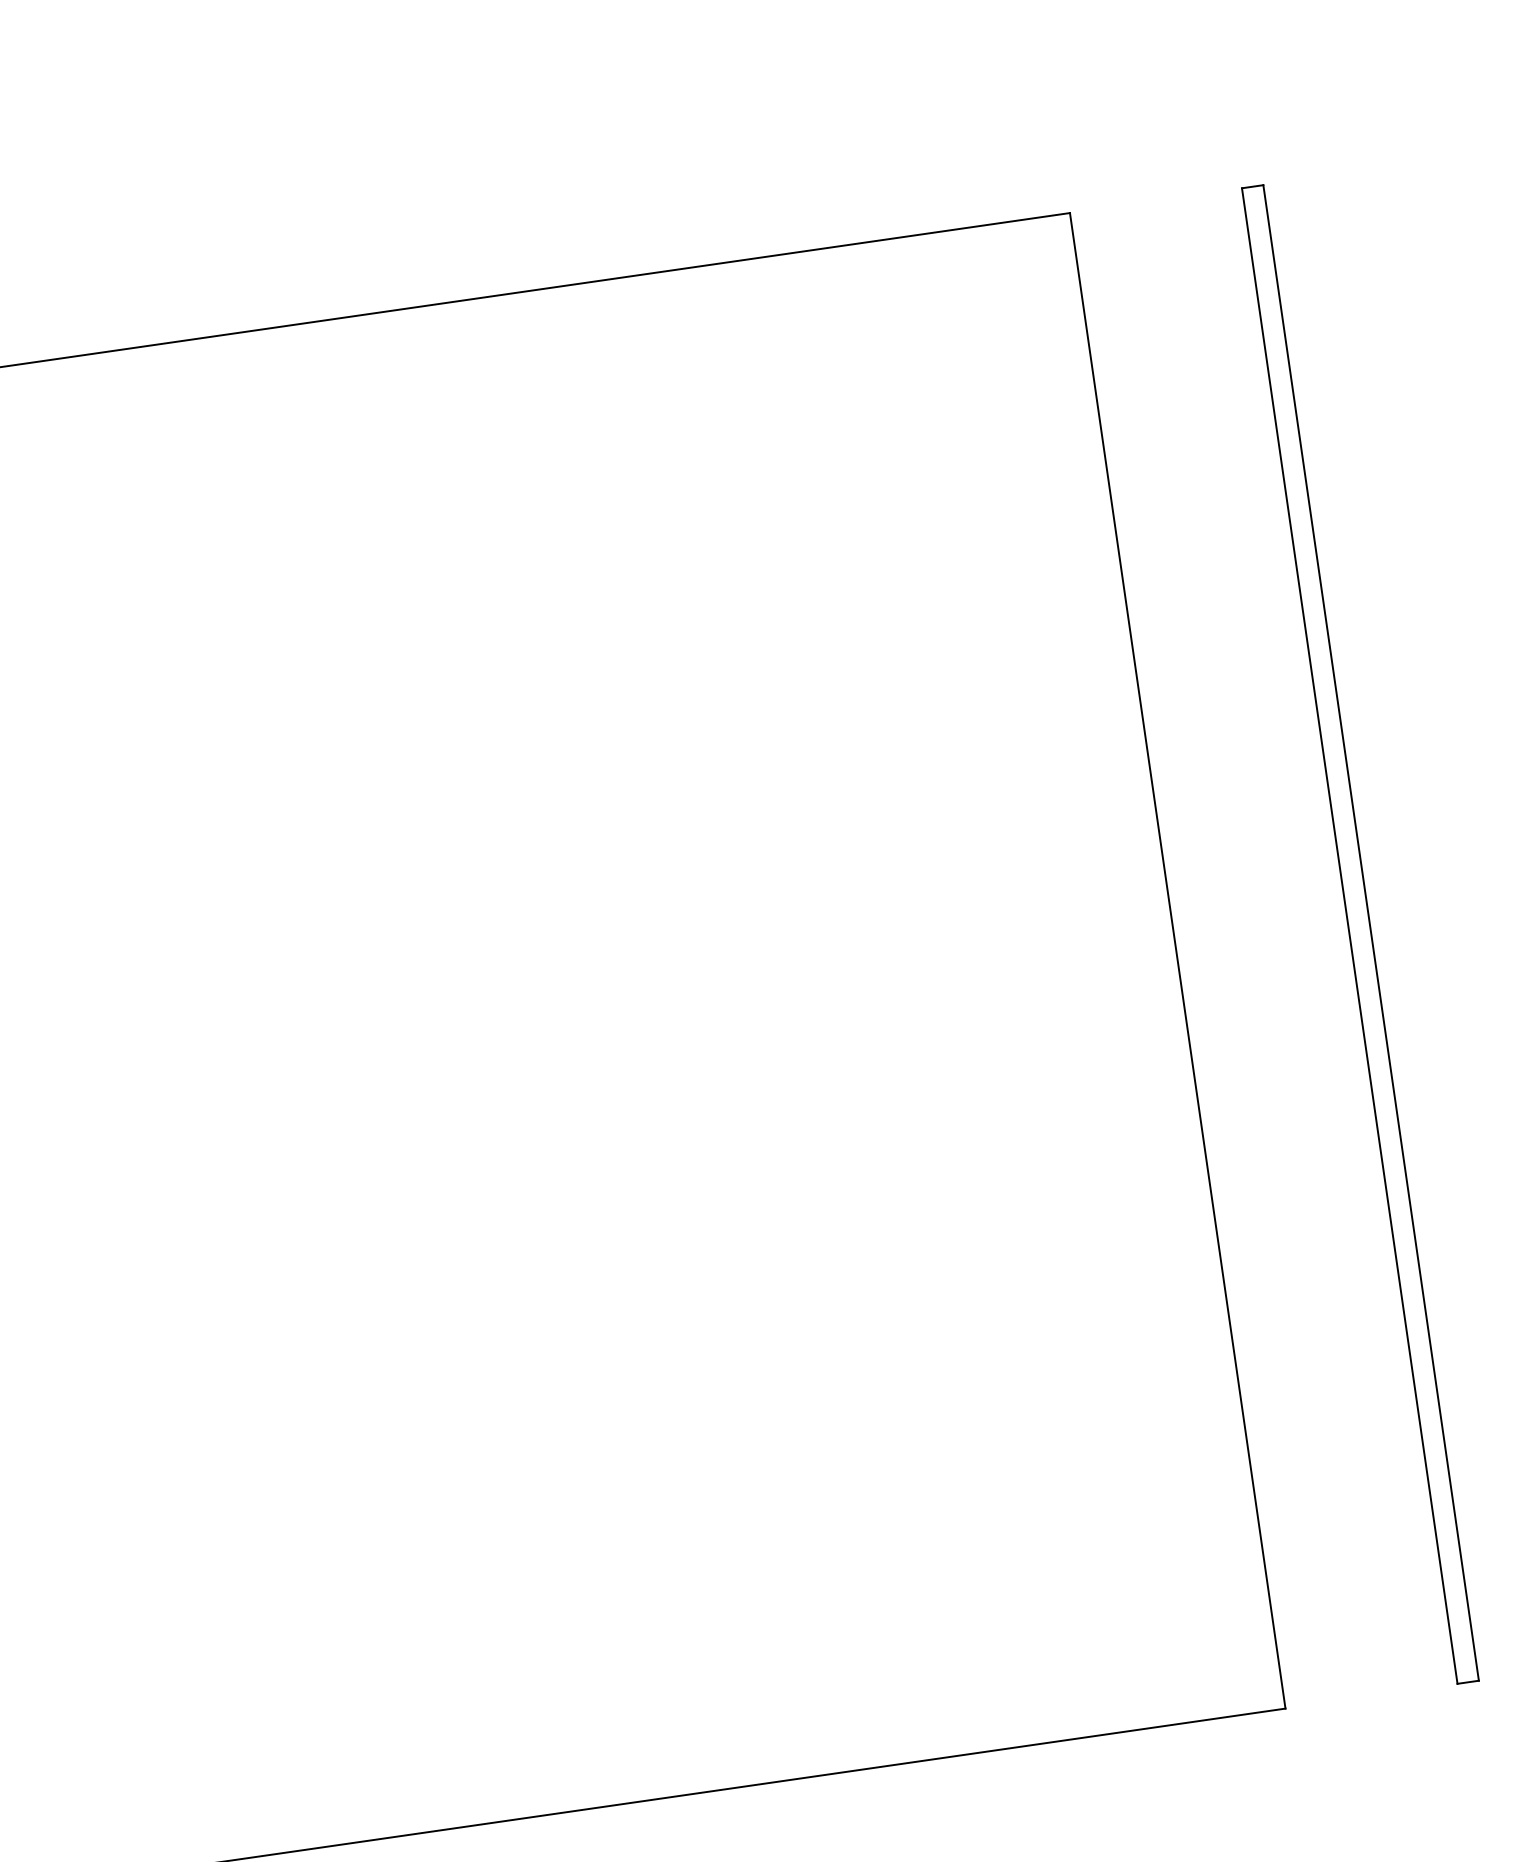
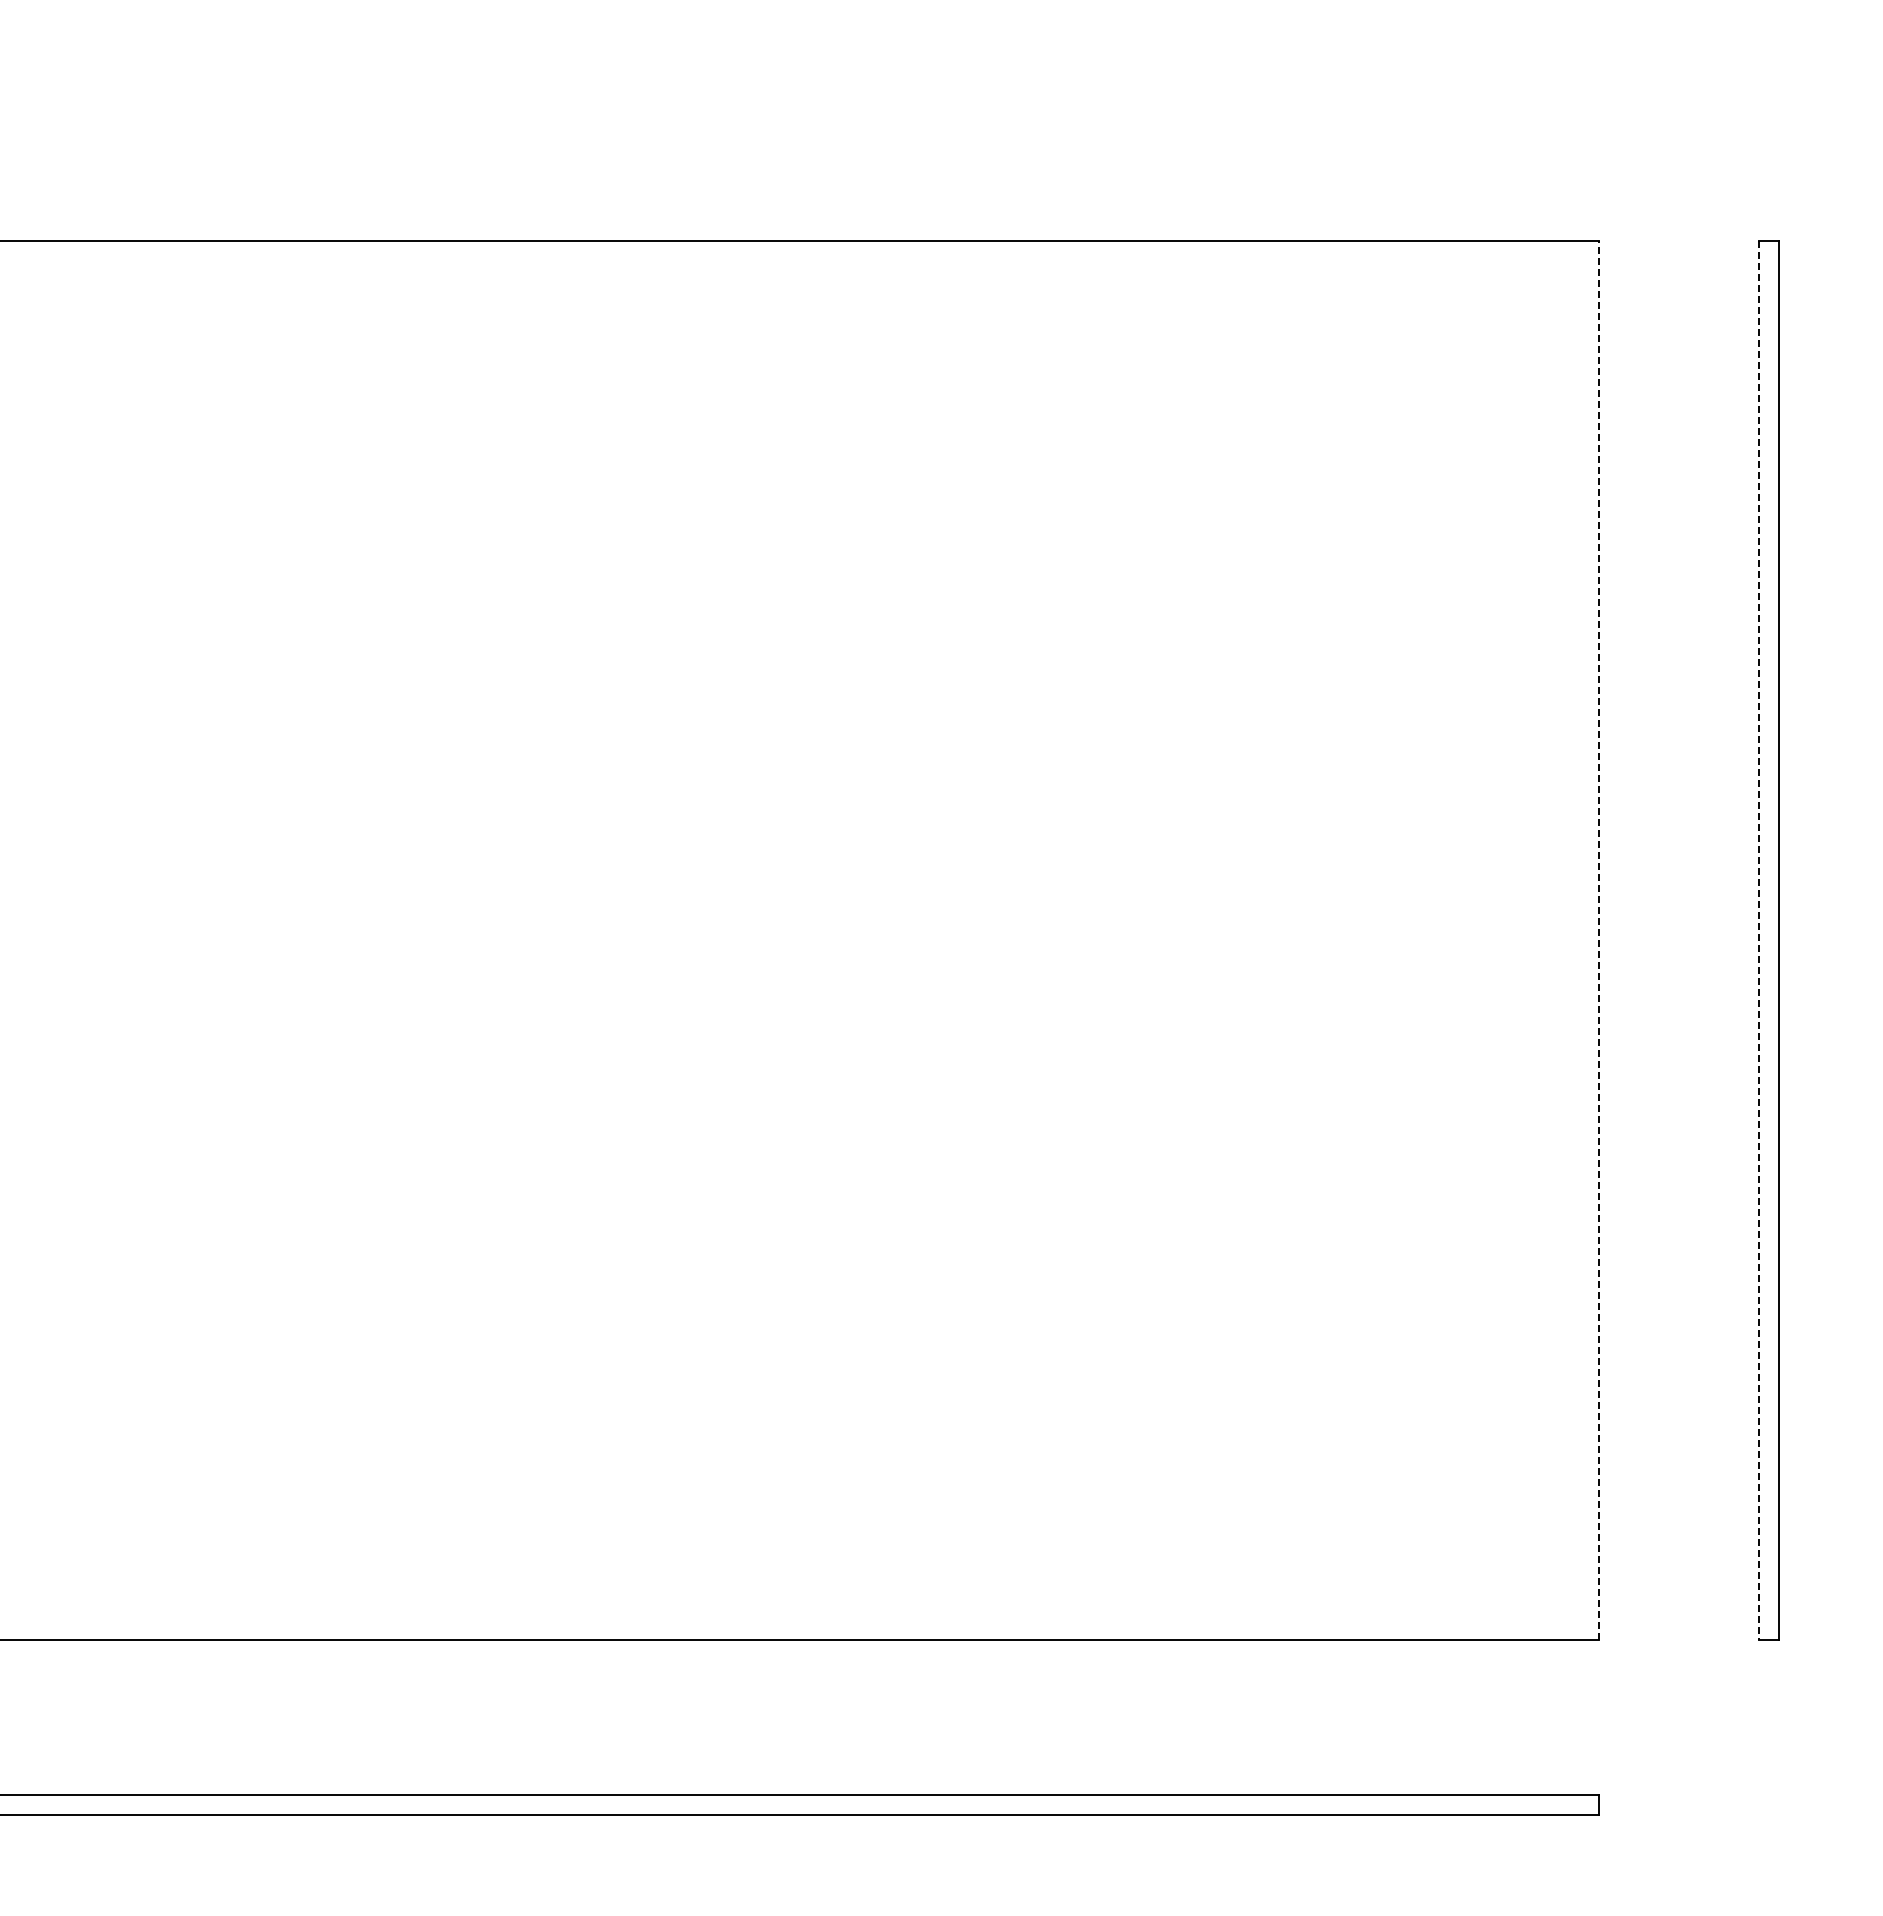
line: (1349, 935) -> (1759, 940), solid -> dashed
line: (1177, 960) -> (1598, 940), solid -> dashed

